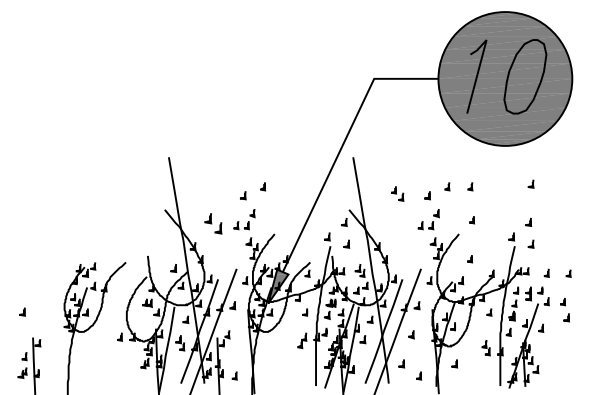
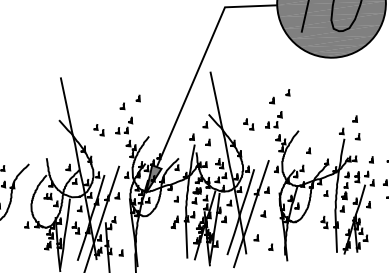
line: (531, 182) -> (355, 86), removed
line: (470, 186) -> (306, 91), removed
part: (397, 193) -> (248, 124), moved
line: (472, 220) -> (309, 119), removed
part: (212, 223) -> (98, 129), size x0.71
line: (455, 363) -> (299, 235), removed

